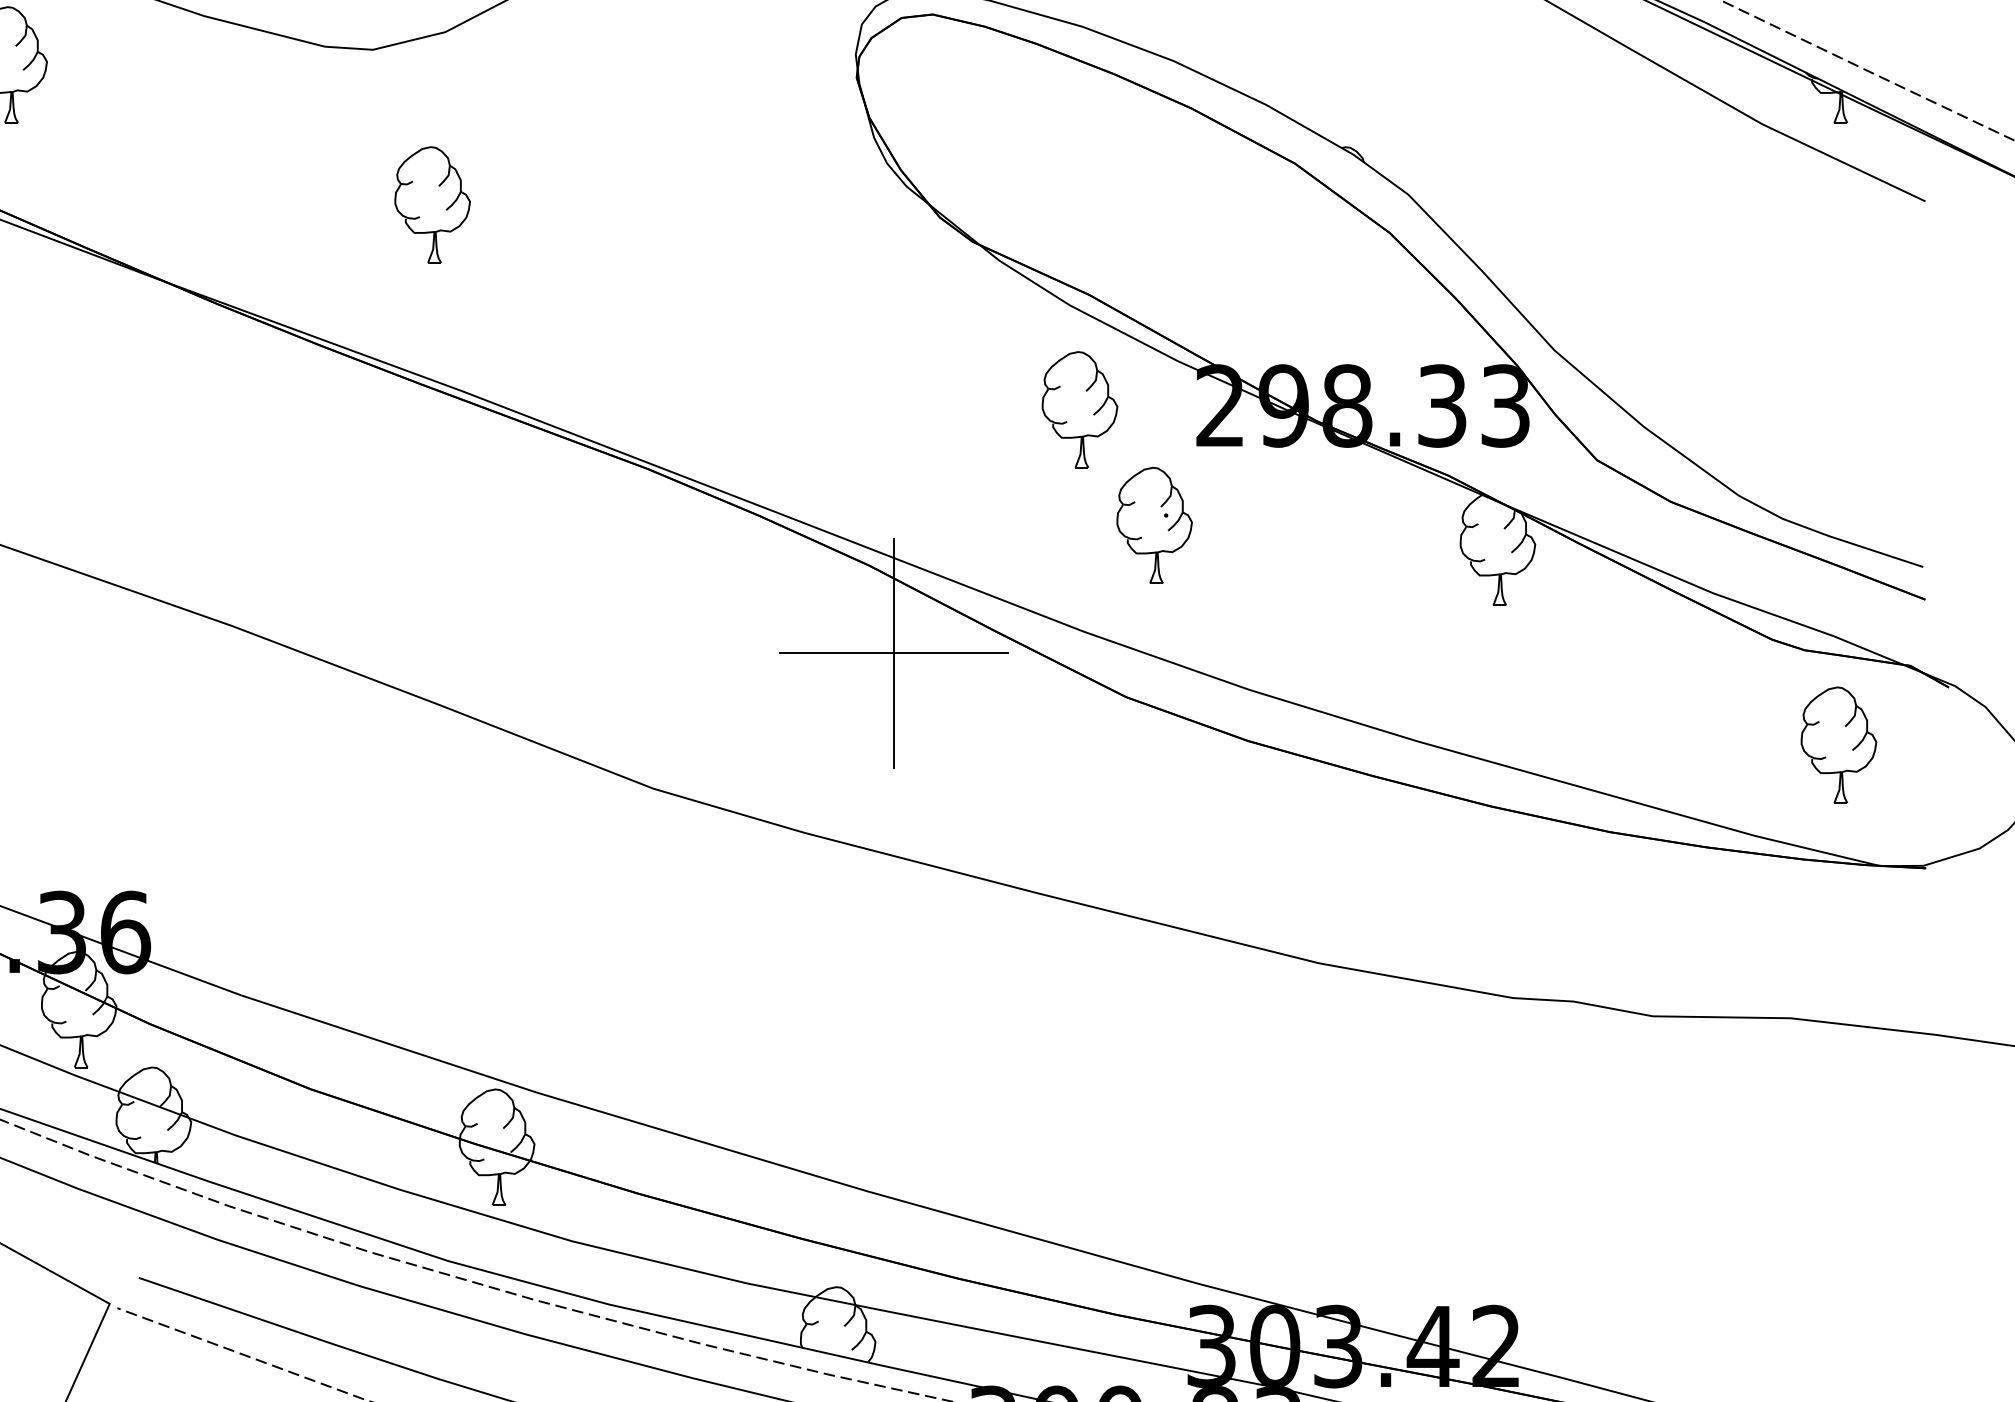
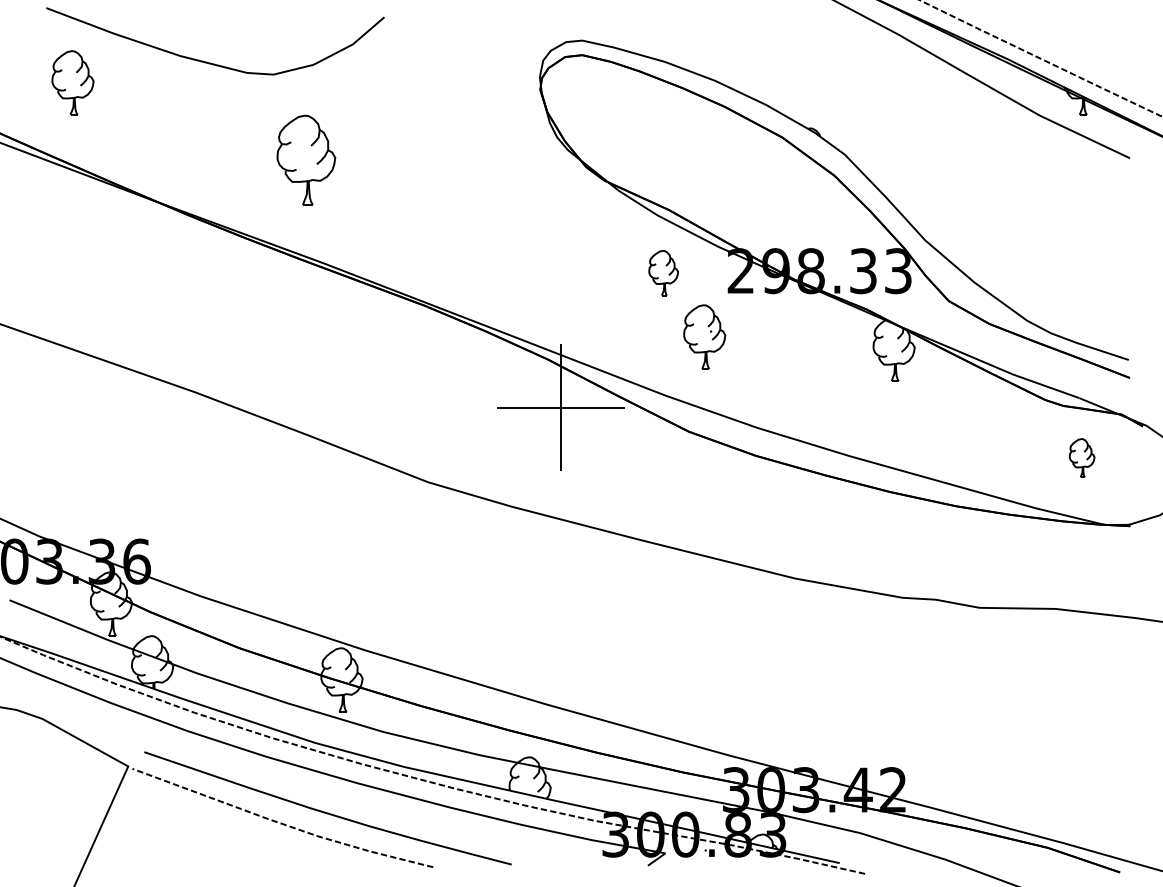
part: (432, 203) -> (306, 159), size x1.4
part: (1079, 408) -> (663, 272), size x0.7
part: (1837, 743) -> (1081, 457), size x0.6

